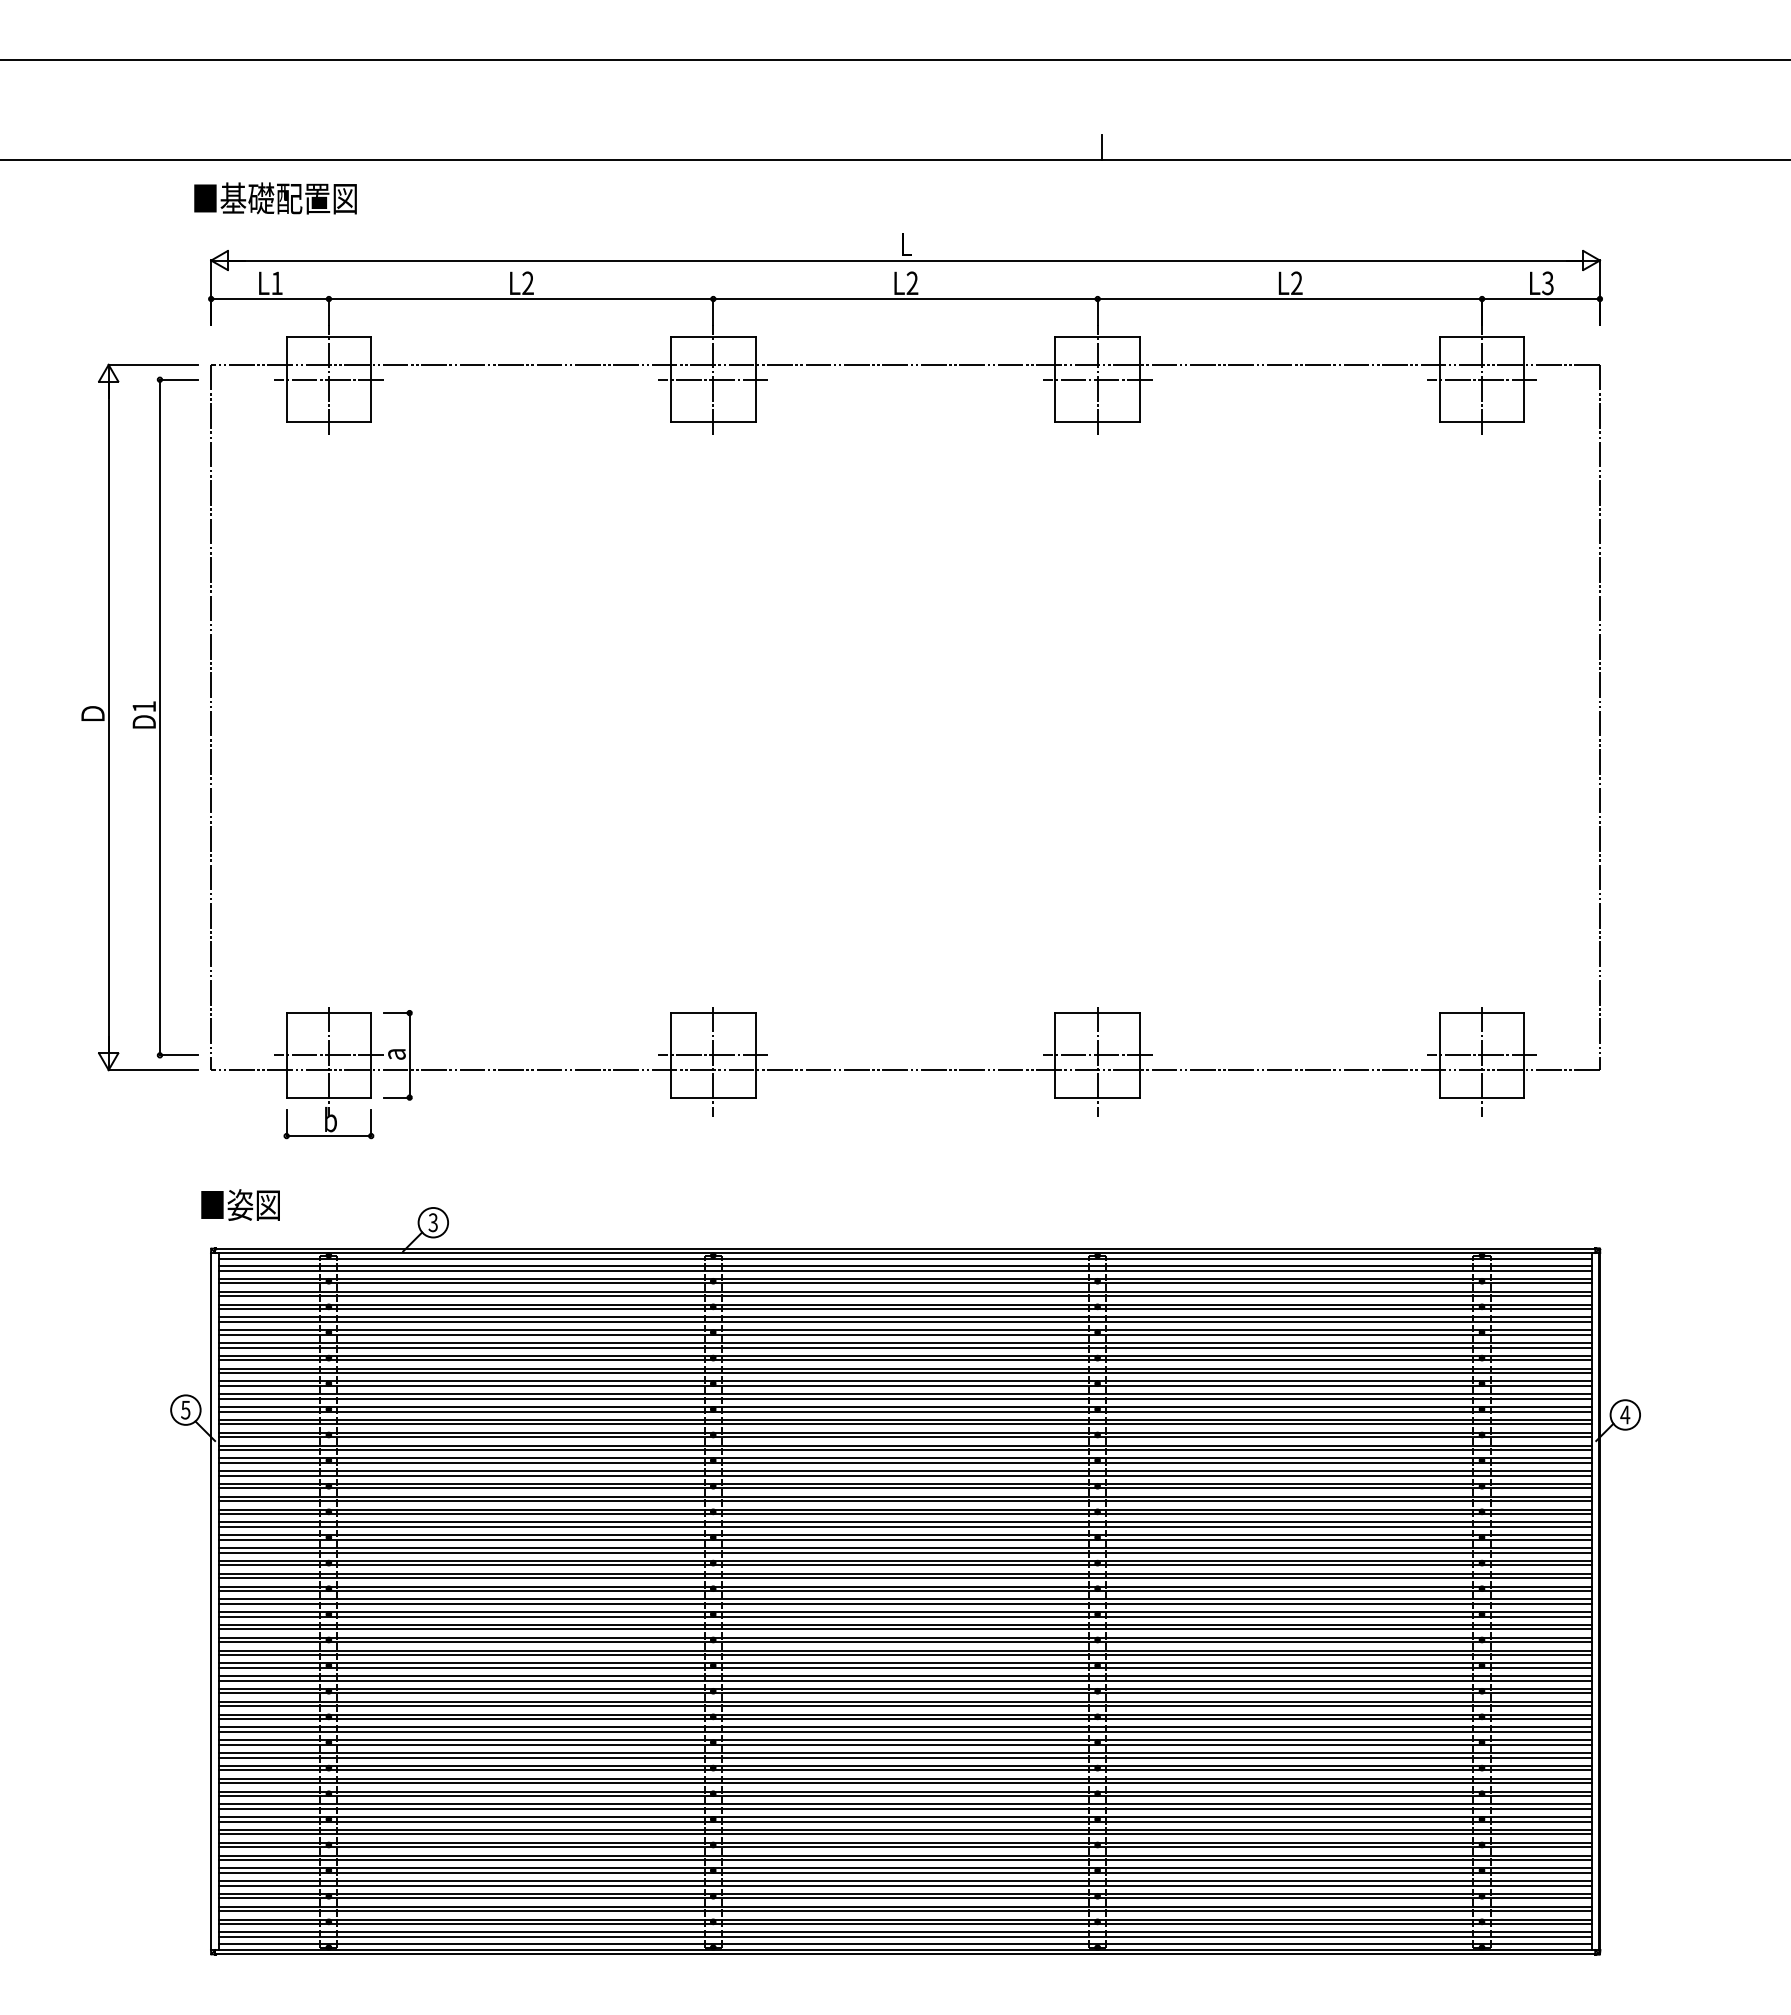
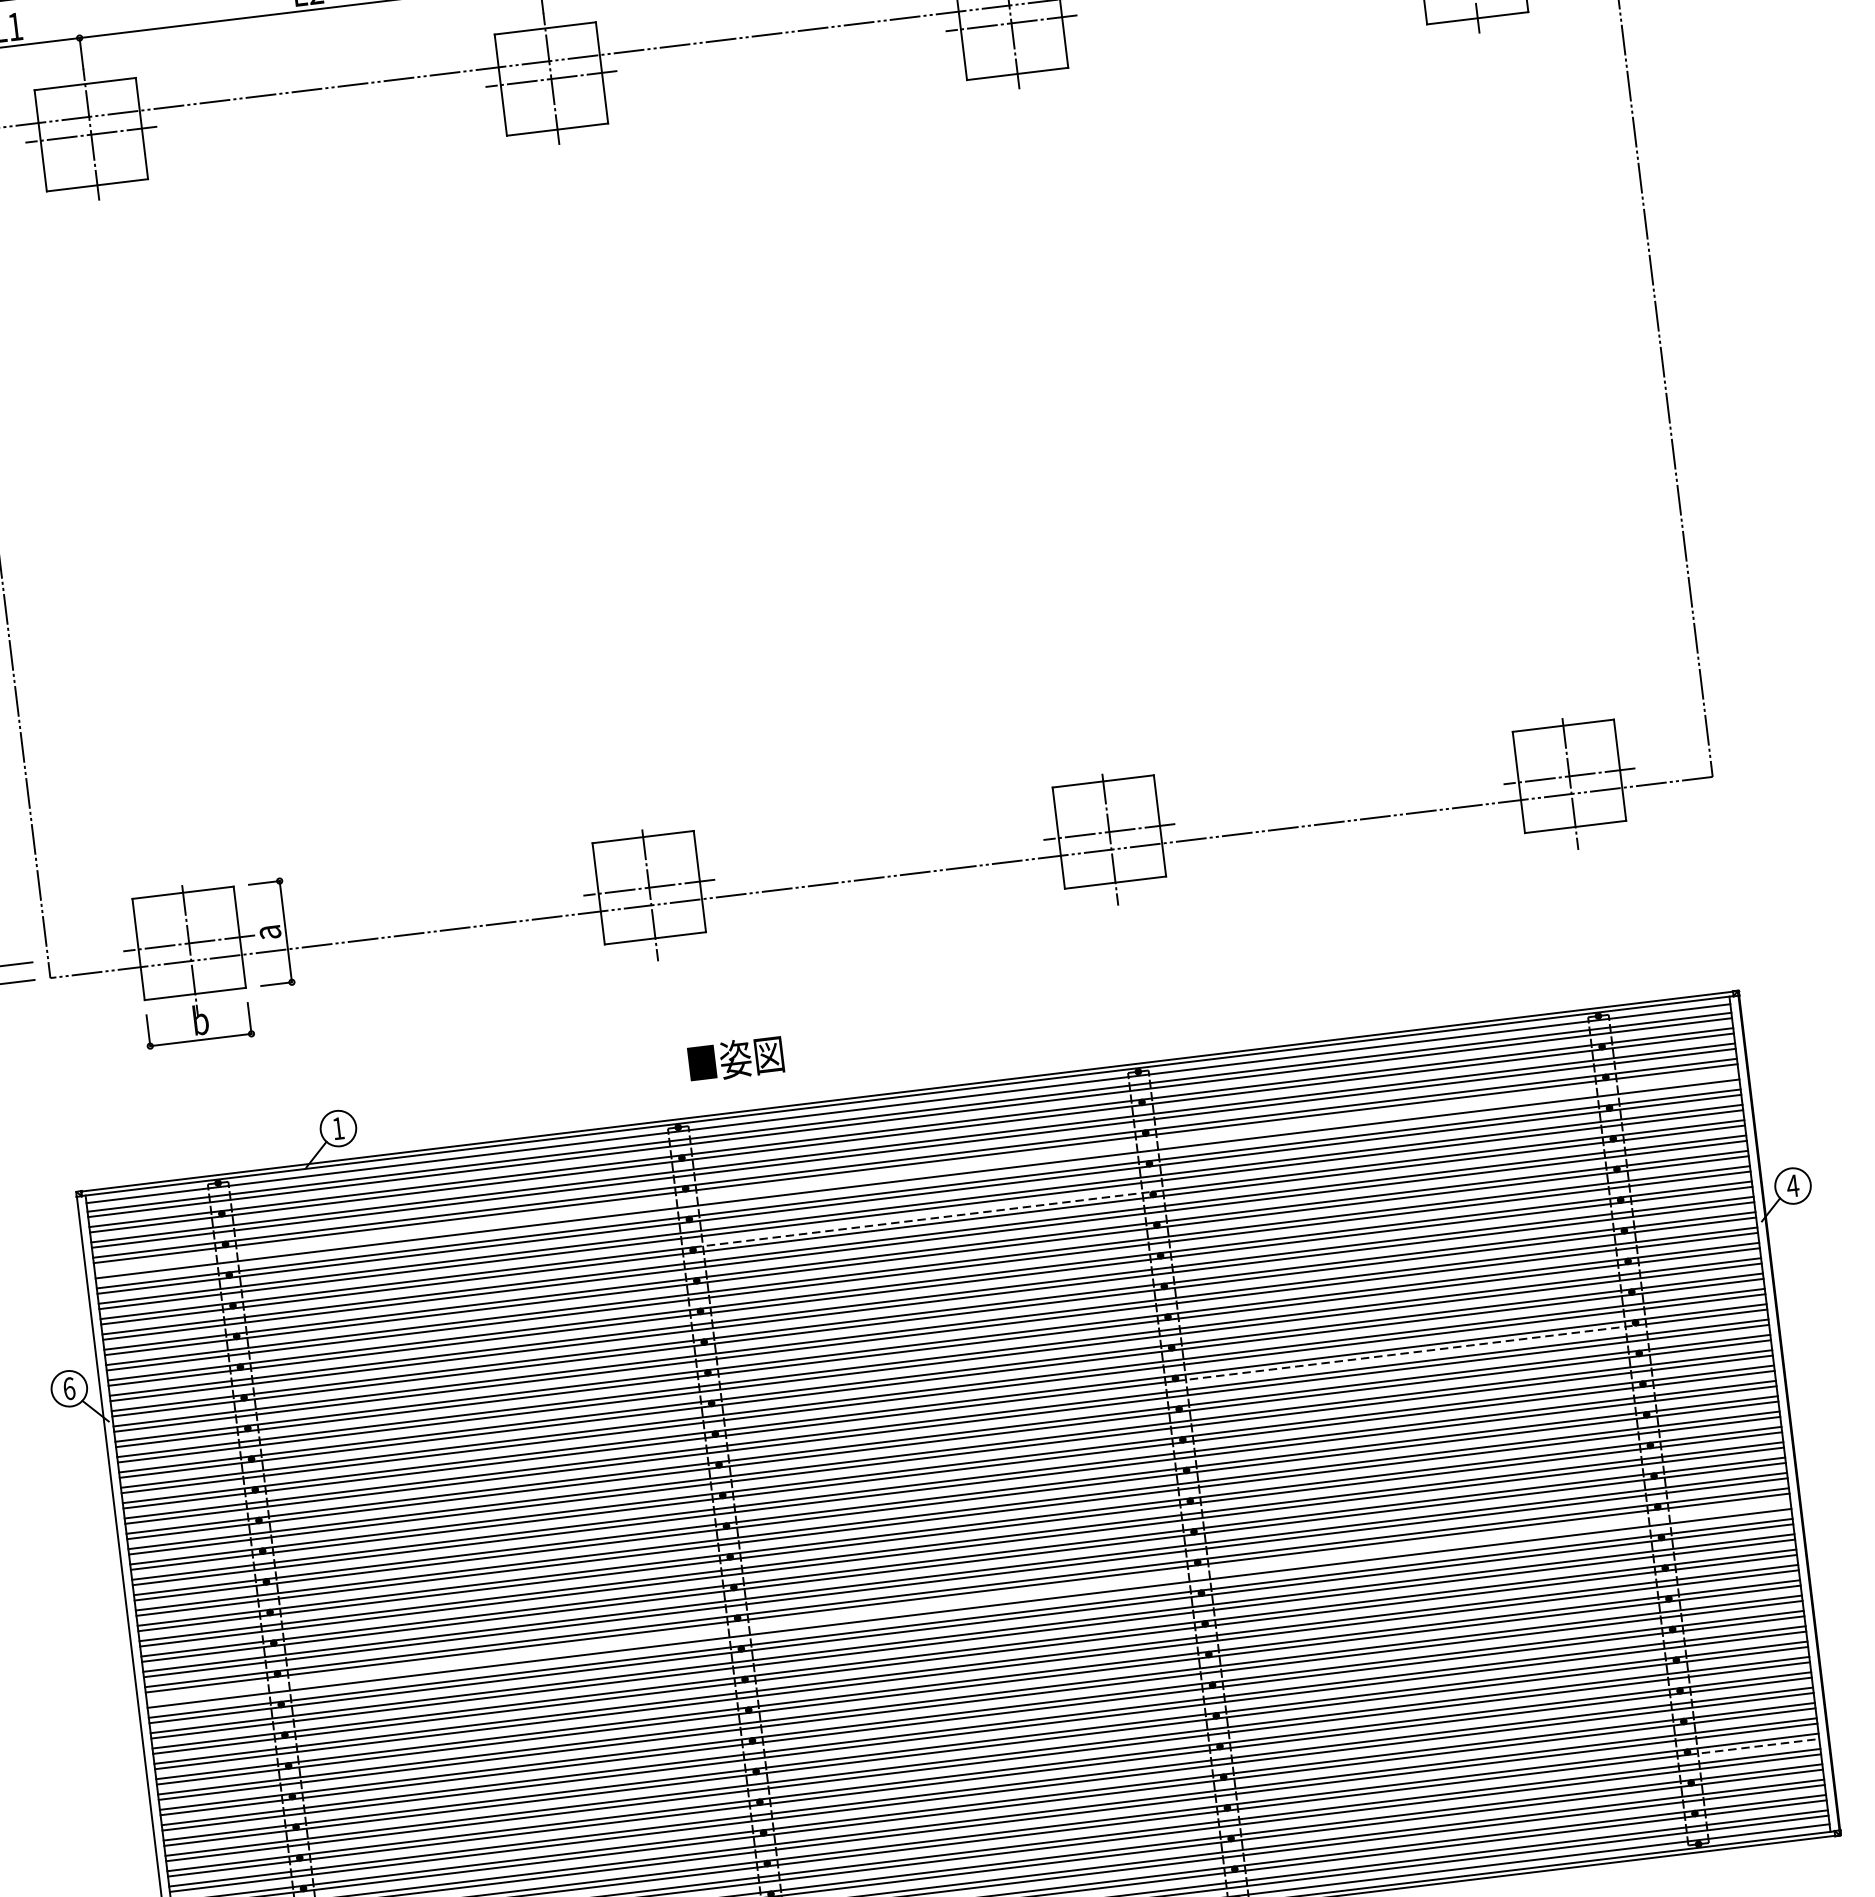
text: (240, 1204) -> (735, 1058), moved
text: (432, 1222) -> (337, 1128), 3 -> 1
line: (904, 1317) -> (916, 1173), removed
line: (905, 1355) -> (922, 1219), solid -> dashed
text: (185, 1409) -> (68, 1388), 5 -> 6
line: (1289, 1514) -> (1405, 1353), solid -> dashed
line: (904, 1676) -> (968, 1603), removed
line: (1537, 1872) -> (1754, 1746), solid -> dashed

